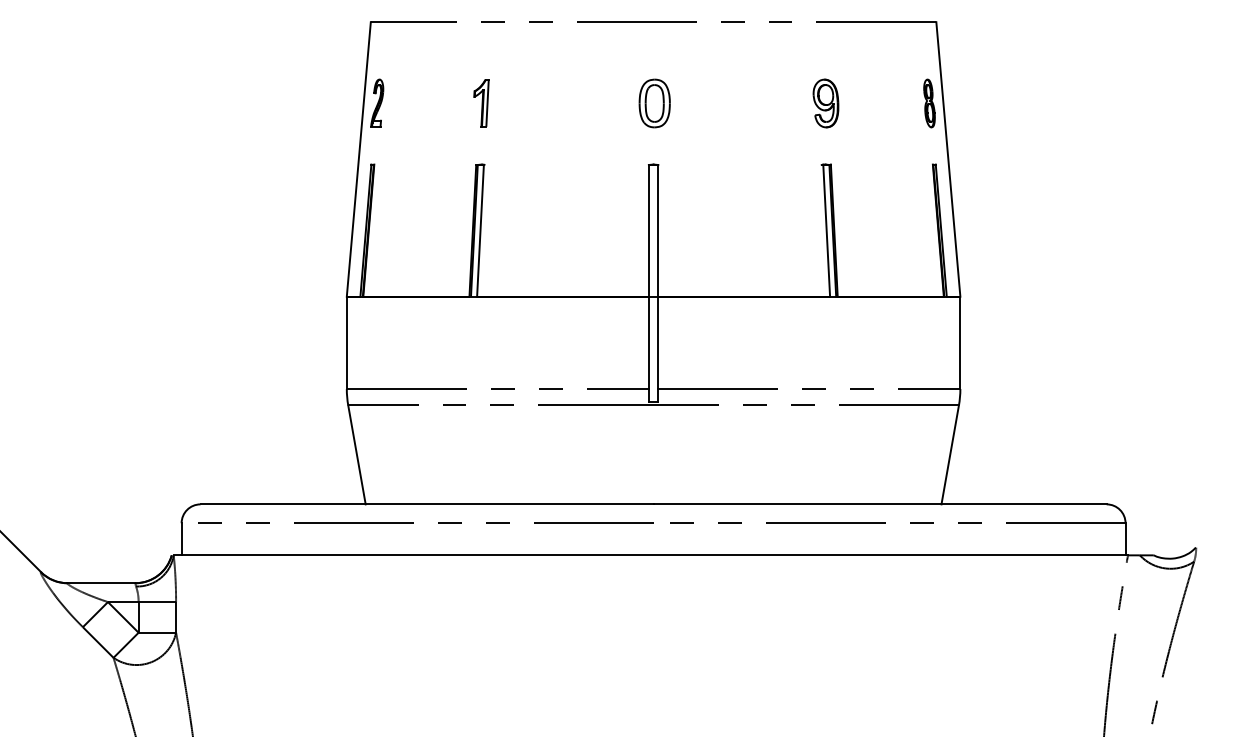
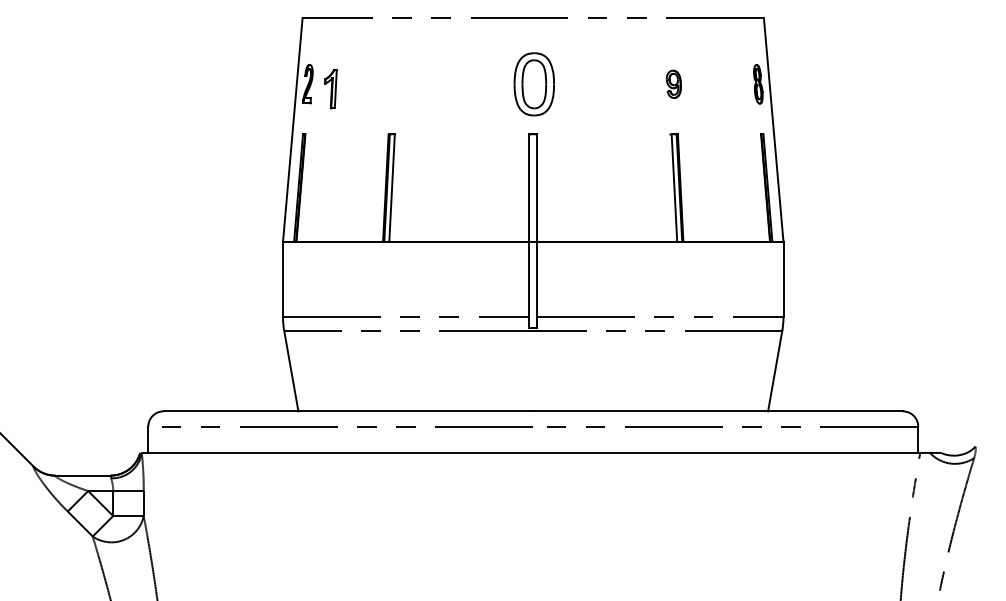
part: (481, 103) -> (330, 89), moved
part: (654, 103) -> (533, 84), size x1.6
part: (825, 103) -> (673, 84), size x0.7

